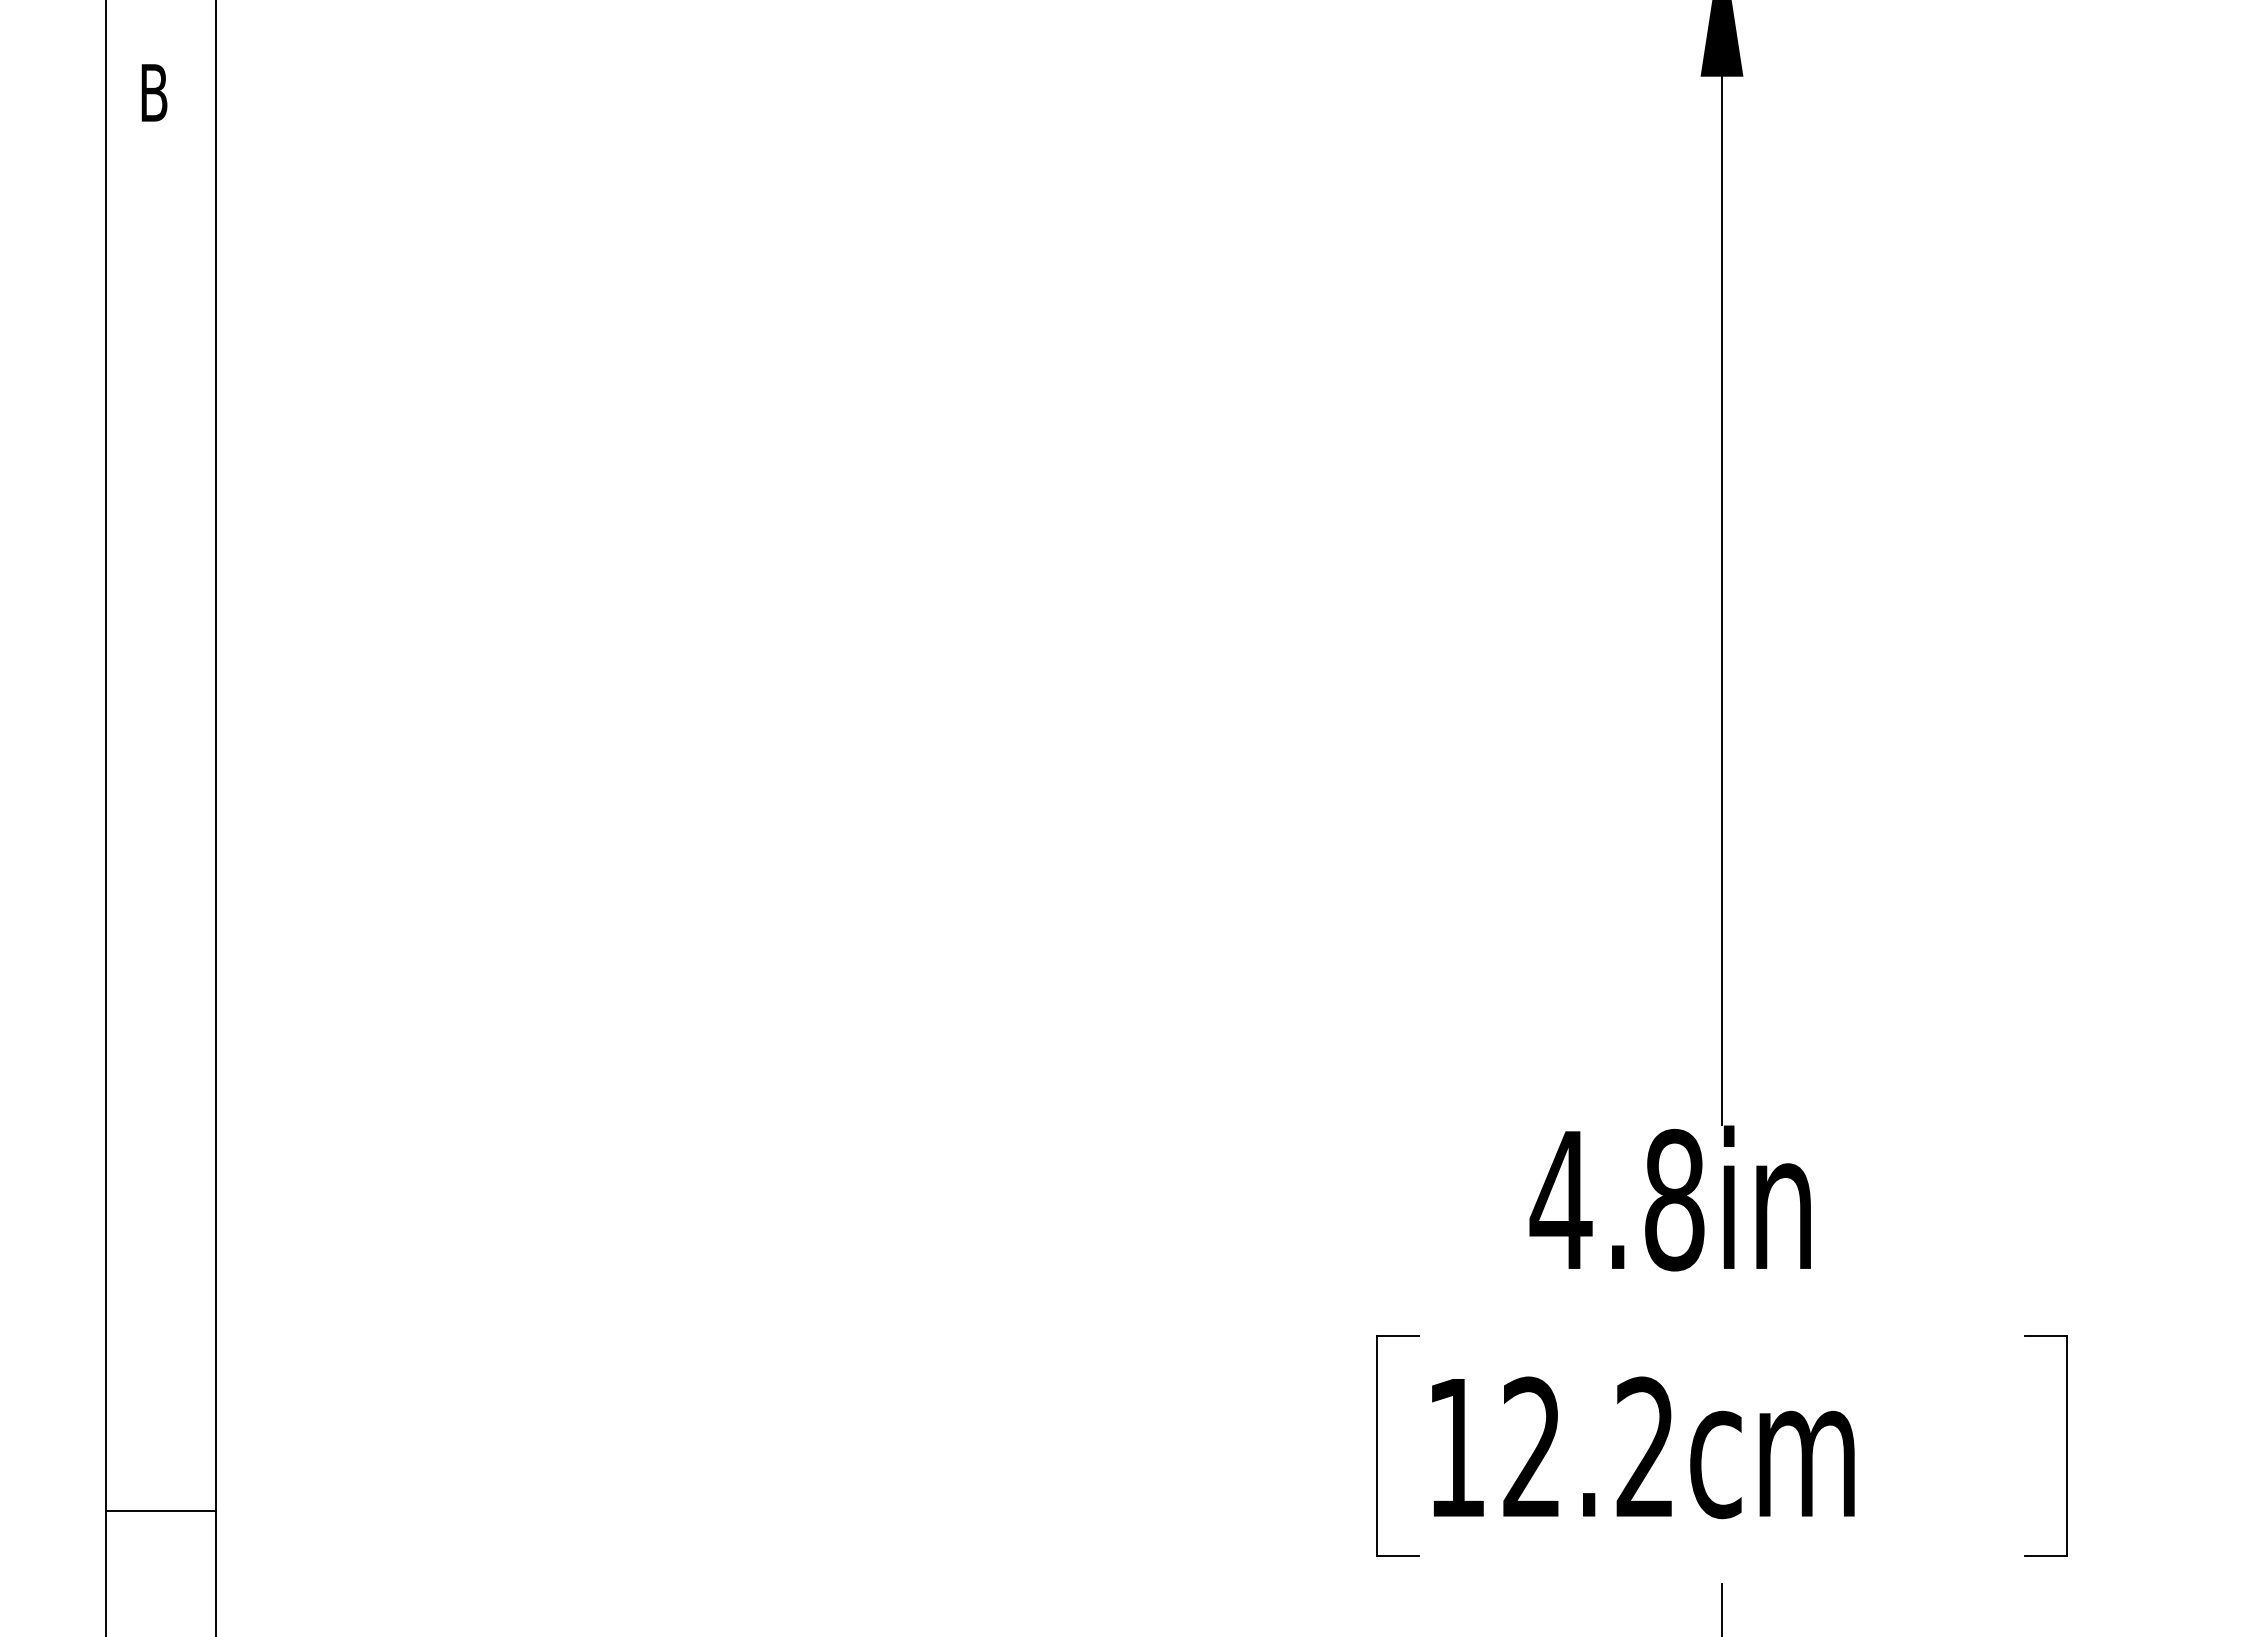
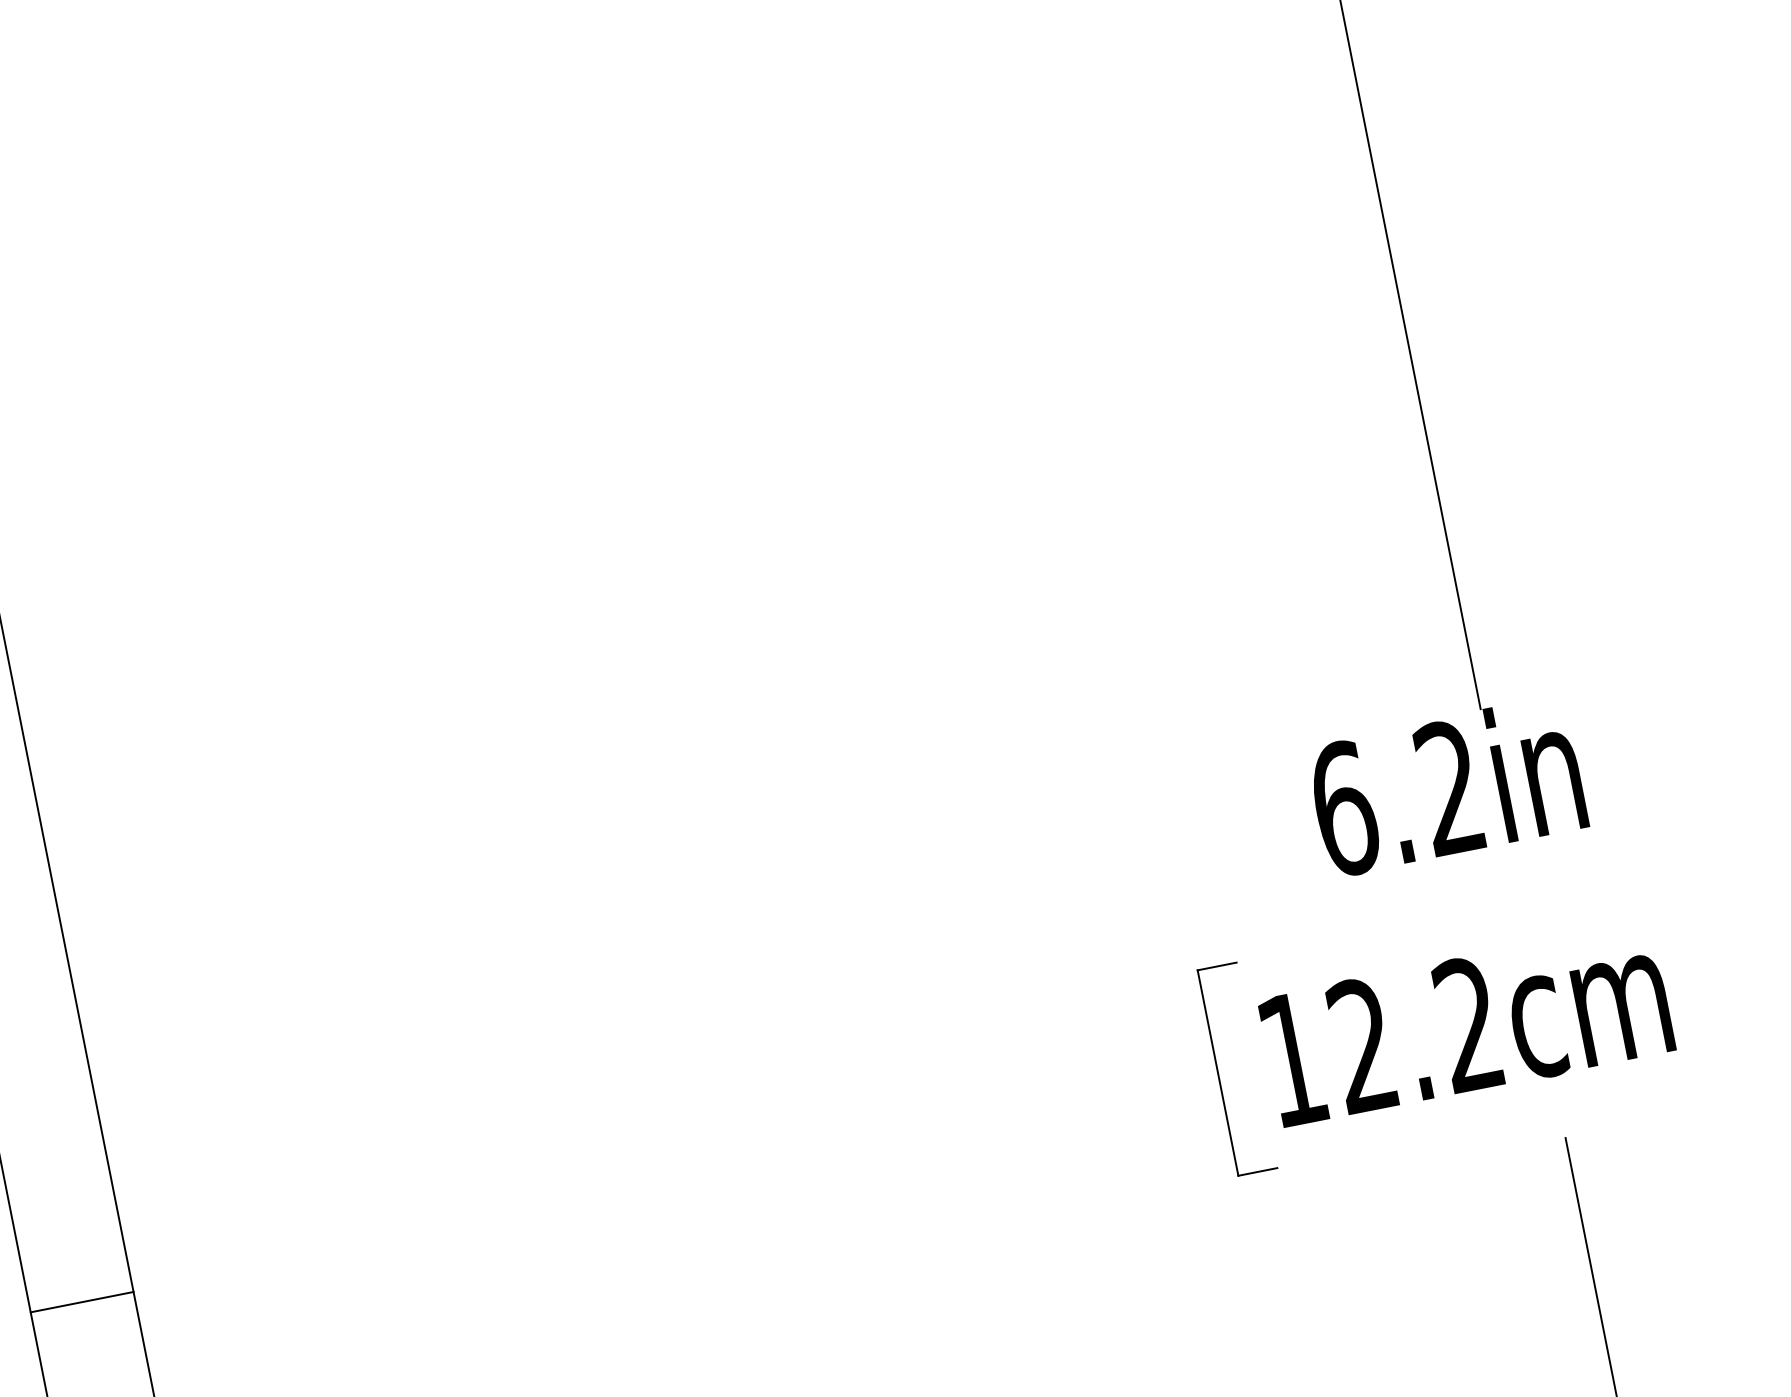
text: (1616, 1199) -> (1395, 798), 4.8in -> 6.2in
line: (161, 1510) -> (82, 1301), moved

